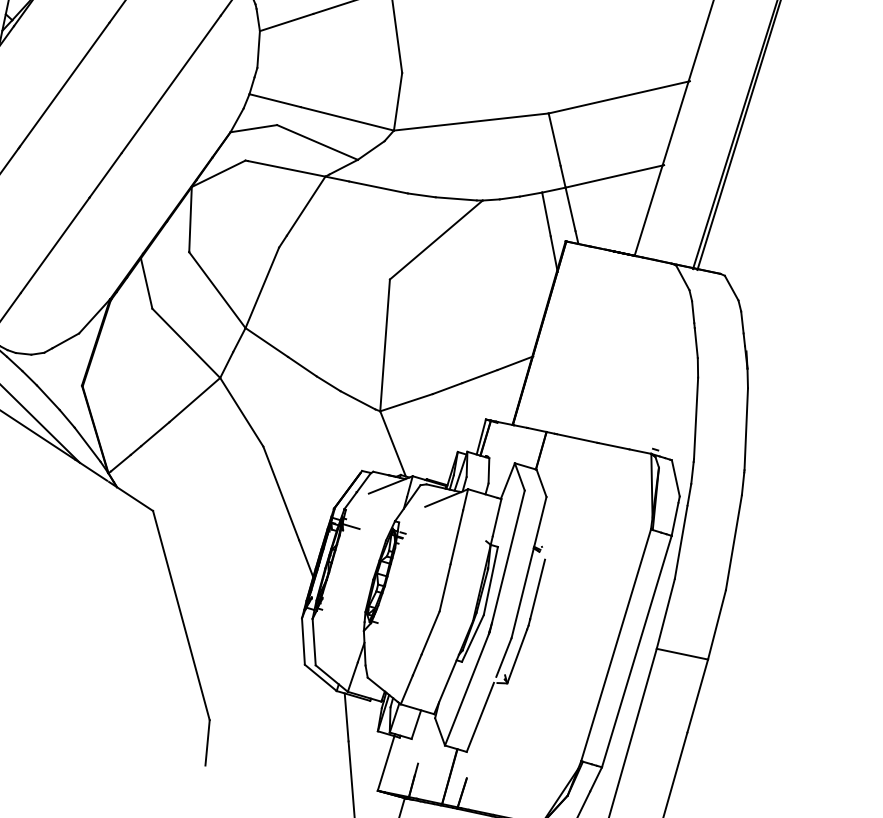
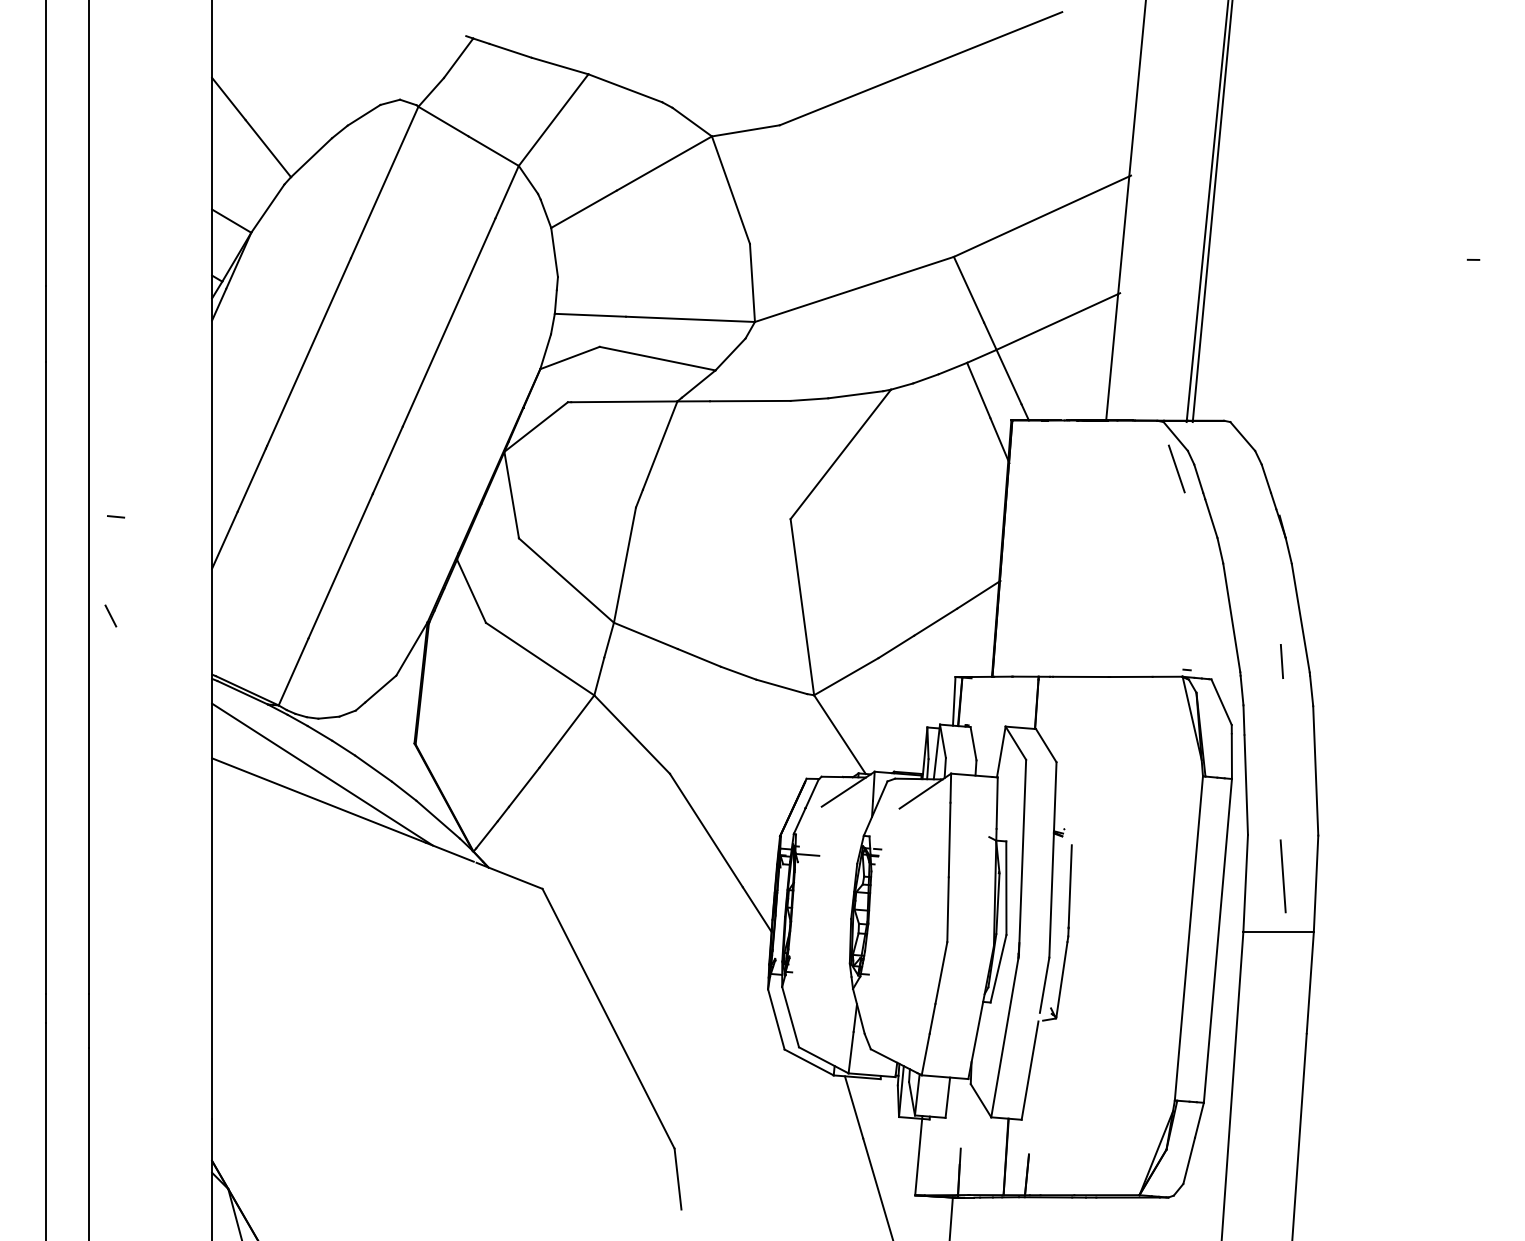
line: (678, 301) -> (1176, 468), added
line: (725, 457) -> (1281, 661), added
line: (693, 614) -> (1282, 876), added

